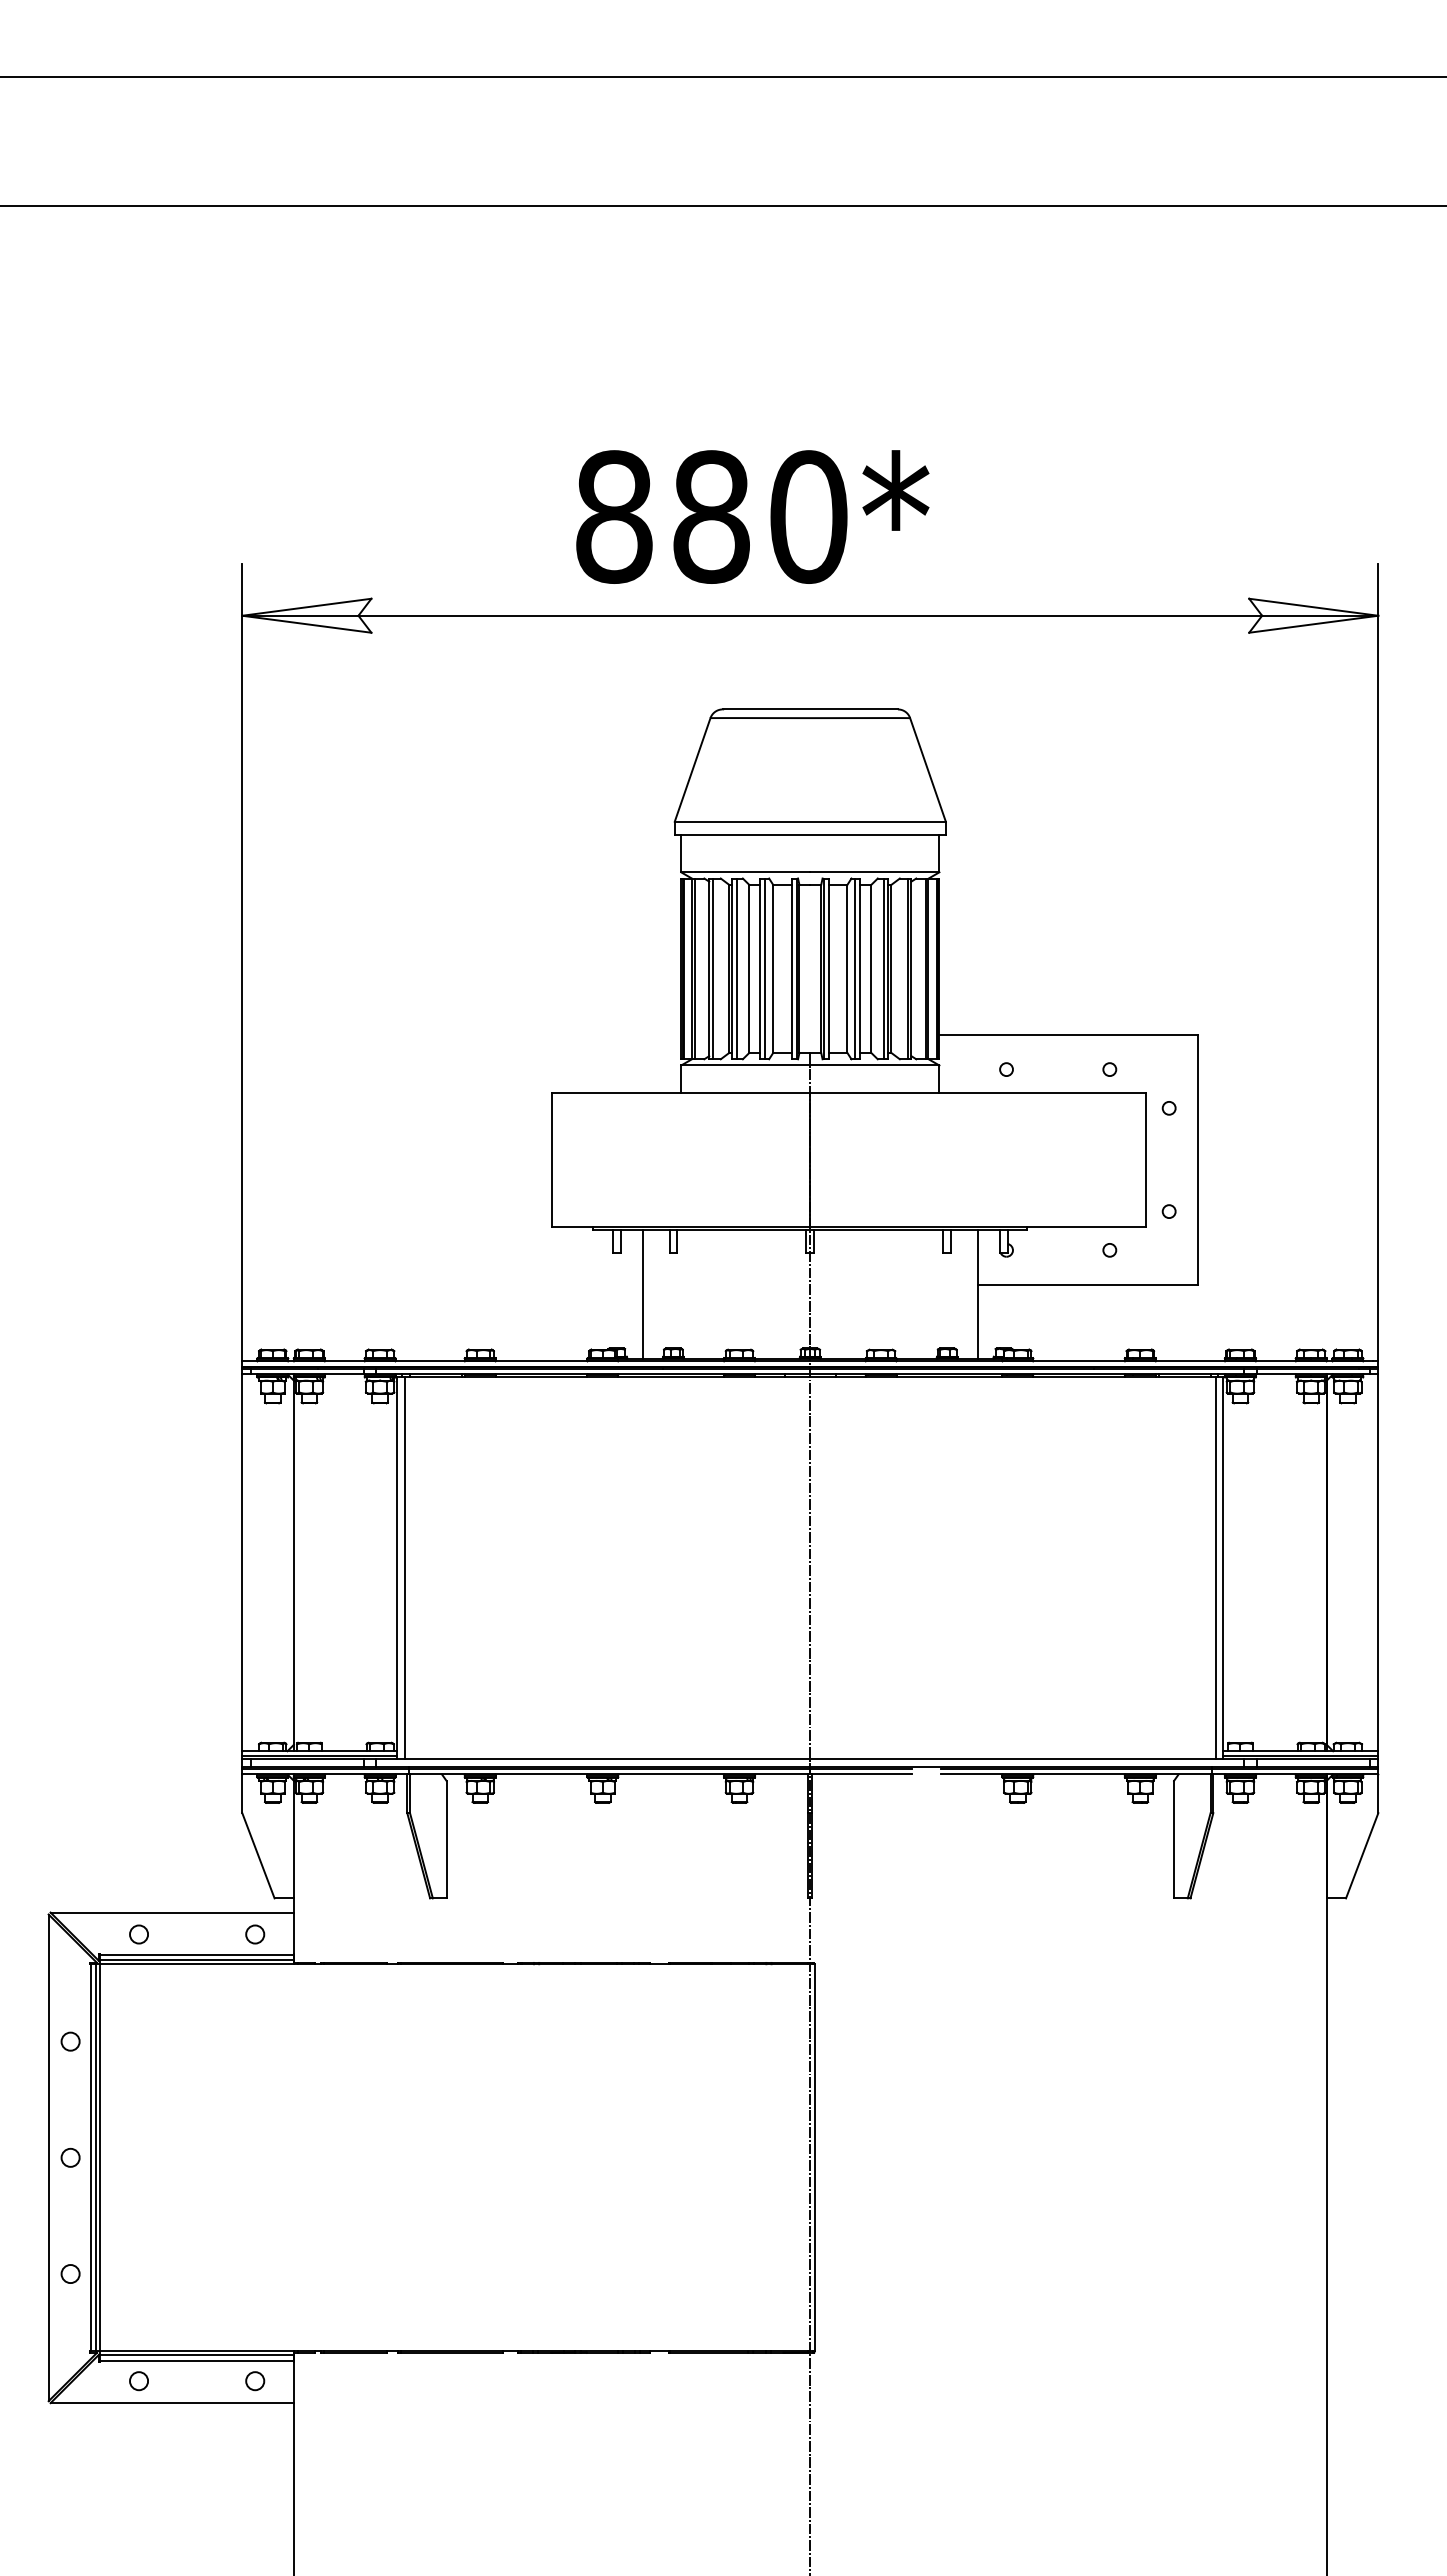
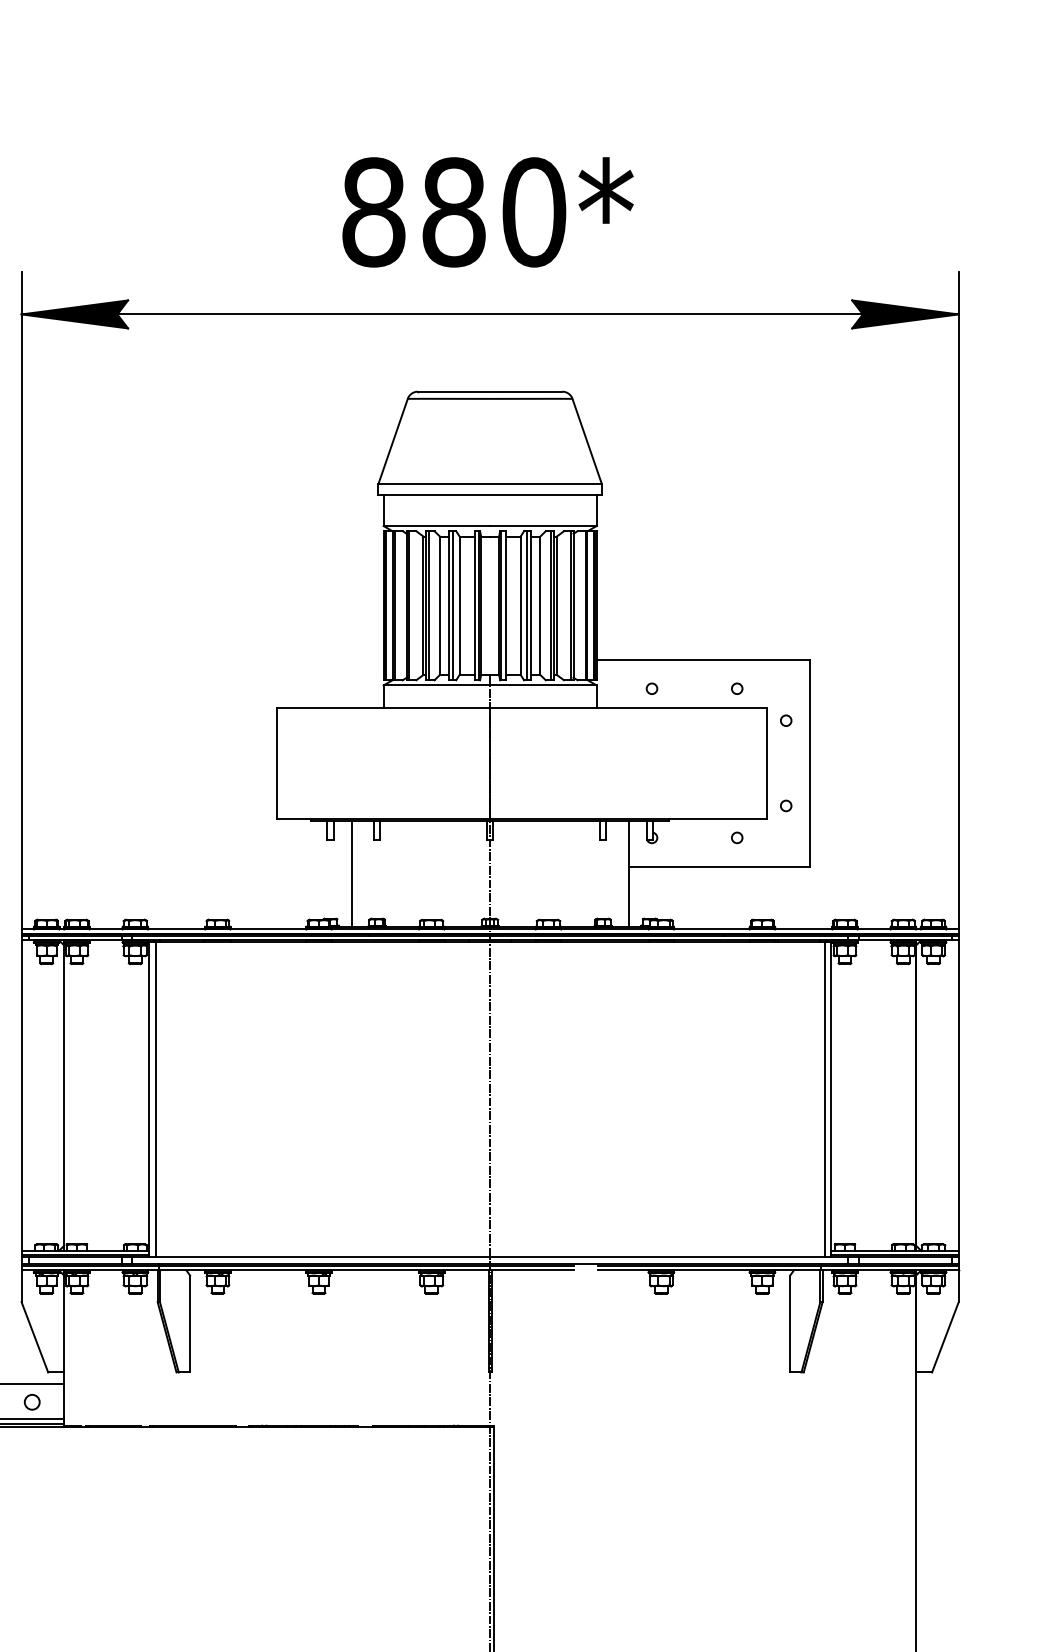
text: (752, 516) -> (487, 211), moved
fill: (306, 615) -> (74, 314), added
fill: (1313, 615) -> (905, 314), added

